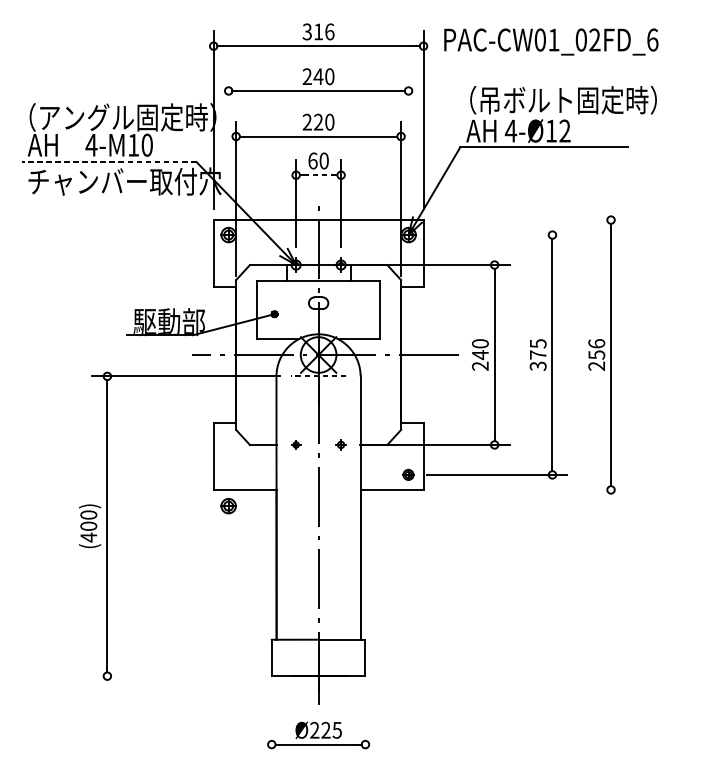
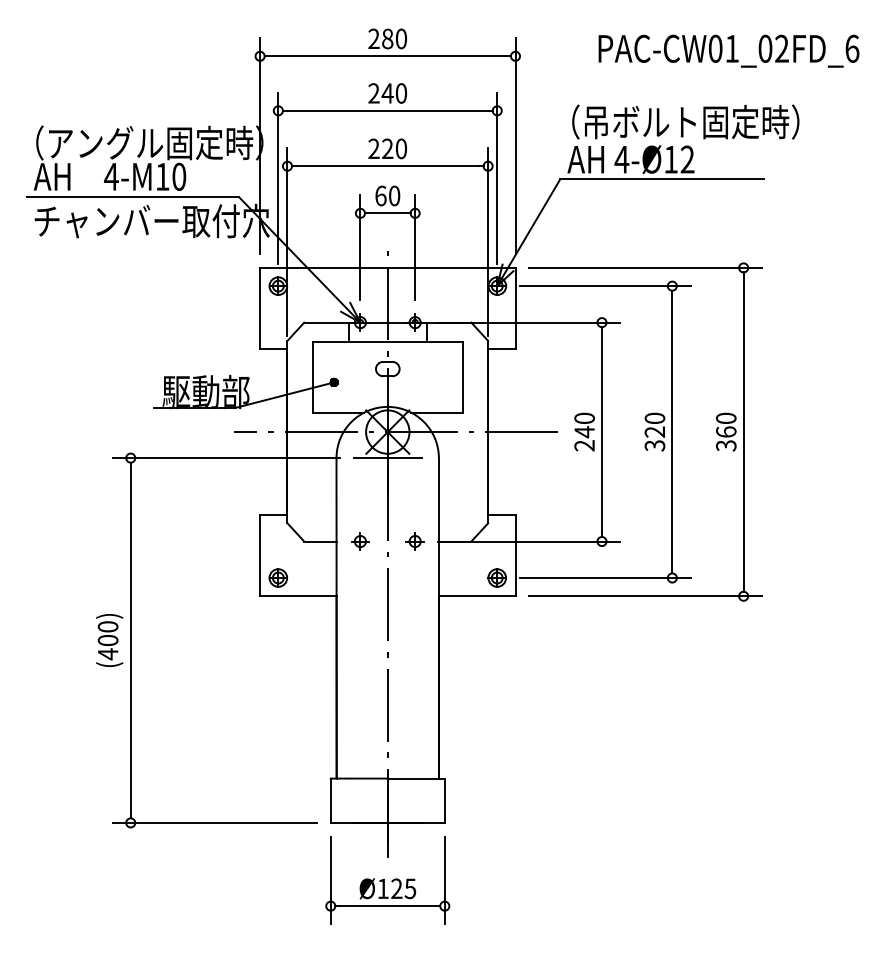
text: (318, 31) -> (387, 38), 316 -> 280
text: (550, 41) -> (728, 50), moved
line: (228, 145) -> (278, 177), added
line: (408, 145) -> (497, 177), added
line: (108, 162) -> (132, 197), dashed -> solid
line: (319, 175) -> (388, 213), dashed -> solid
line: (530, 219) -> (645, 267), added
line: (496, 235) -> (604, 286), added
text: (537, 348) -> (654, 424), 375 -> 320
text: (596, 354) -> (726, 431), 256 -> 360
line: (318, 376) -> (387, 458), dashed -> solid
part: (296, 444) -> (360, 541), size x1.67
part: (340, 444) -> (414, 541), size x1.43
part: (407, 474) -> (496, 577), size x1.43
line: (530, 490) -> (645, 596), added
part: (227, 505) -> (277, 577), moved
line: (176, 675) -> (214, 822), added
line: (271, 723) -> (330, 880), added
line: (365, 723) -> (444, 880), added
text: (314, 730) -> (382, 888), Ø225 -> Ø125

